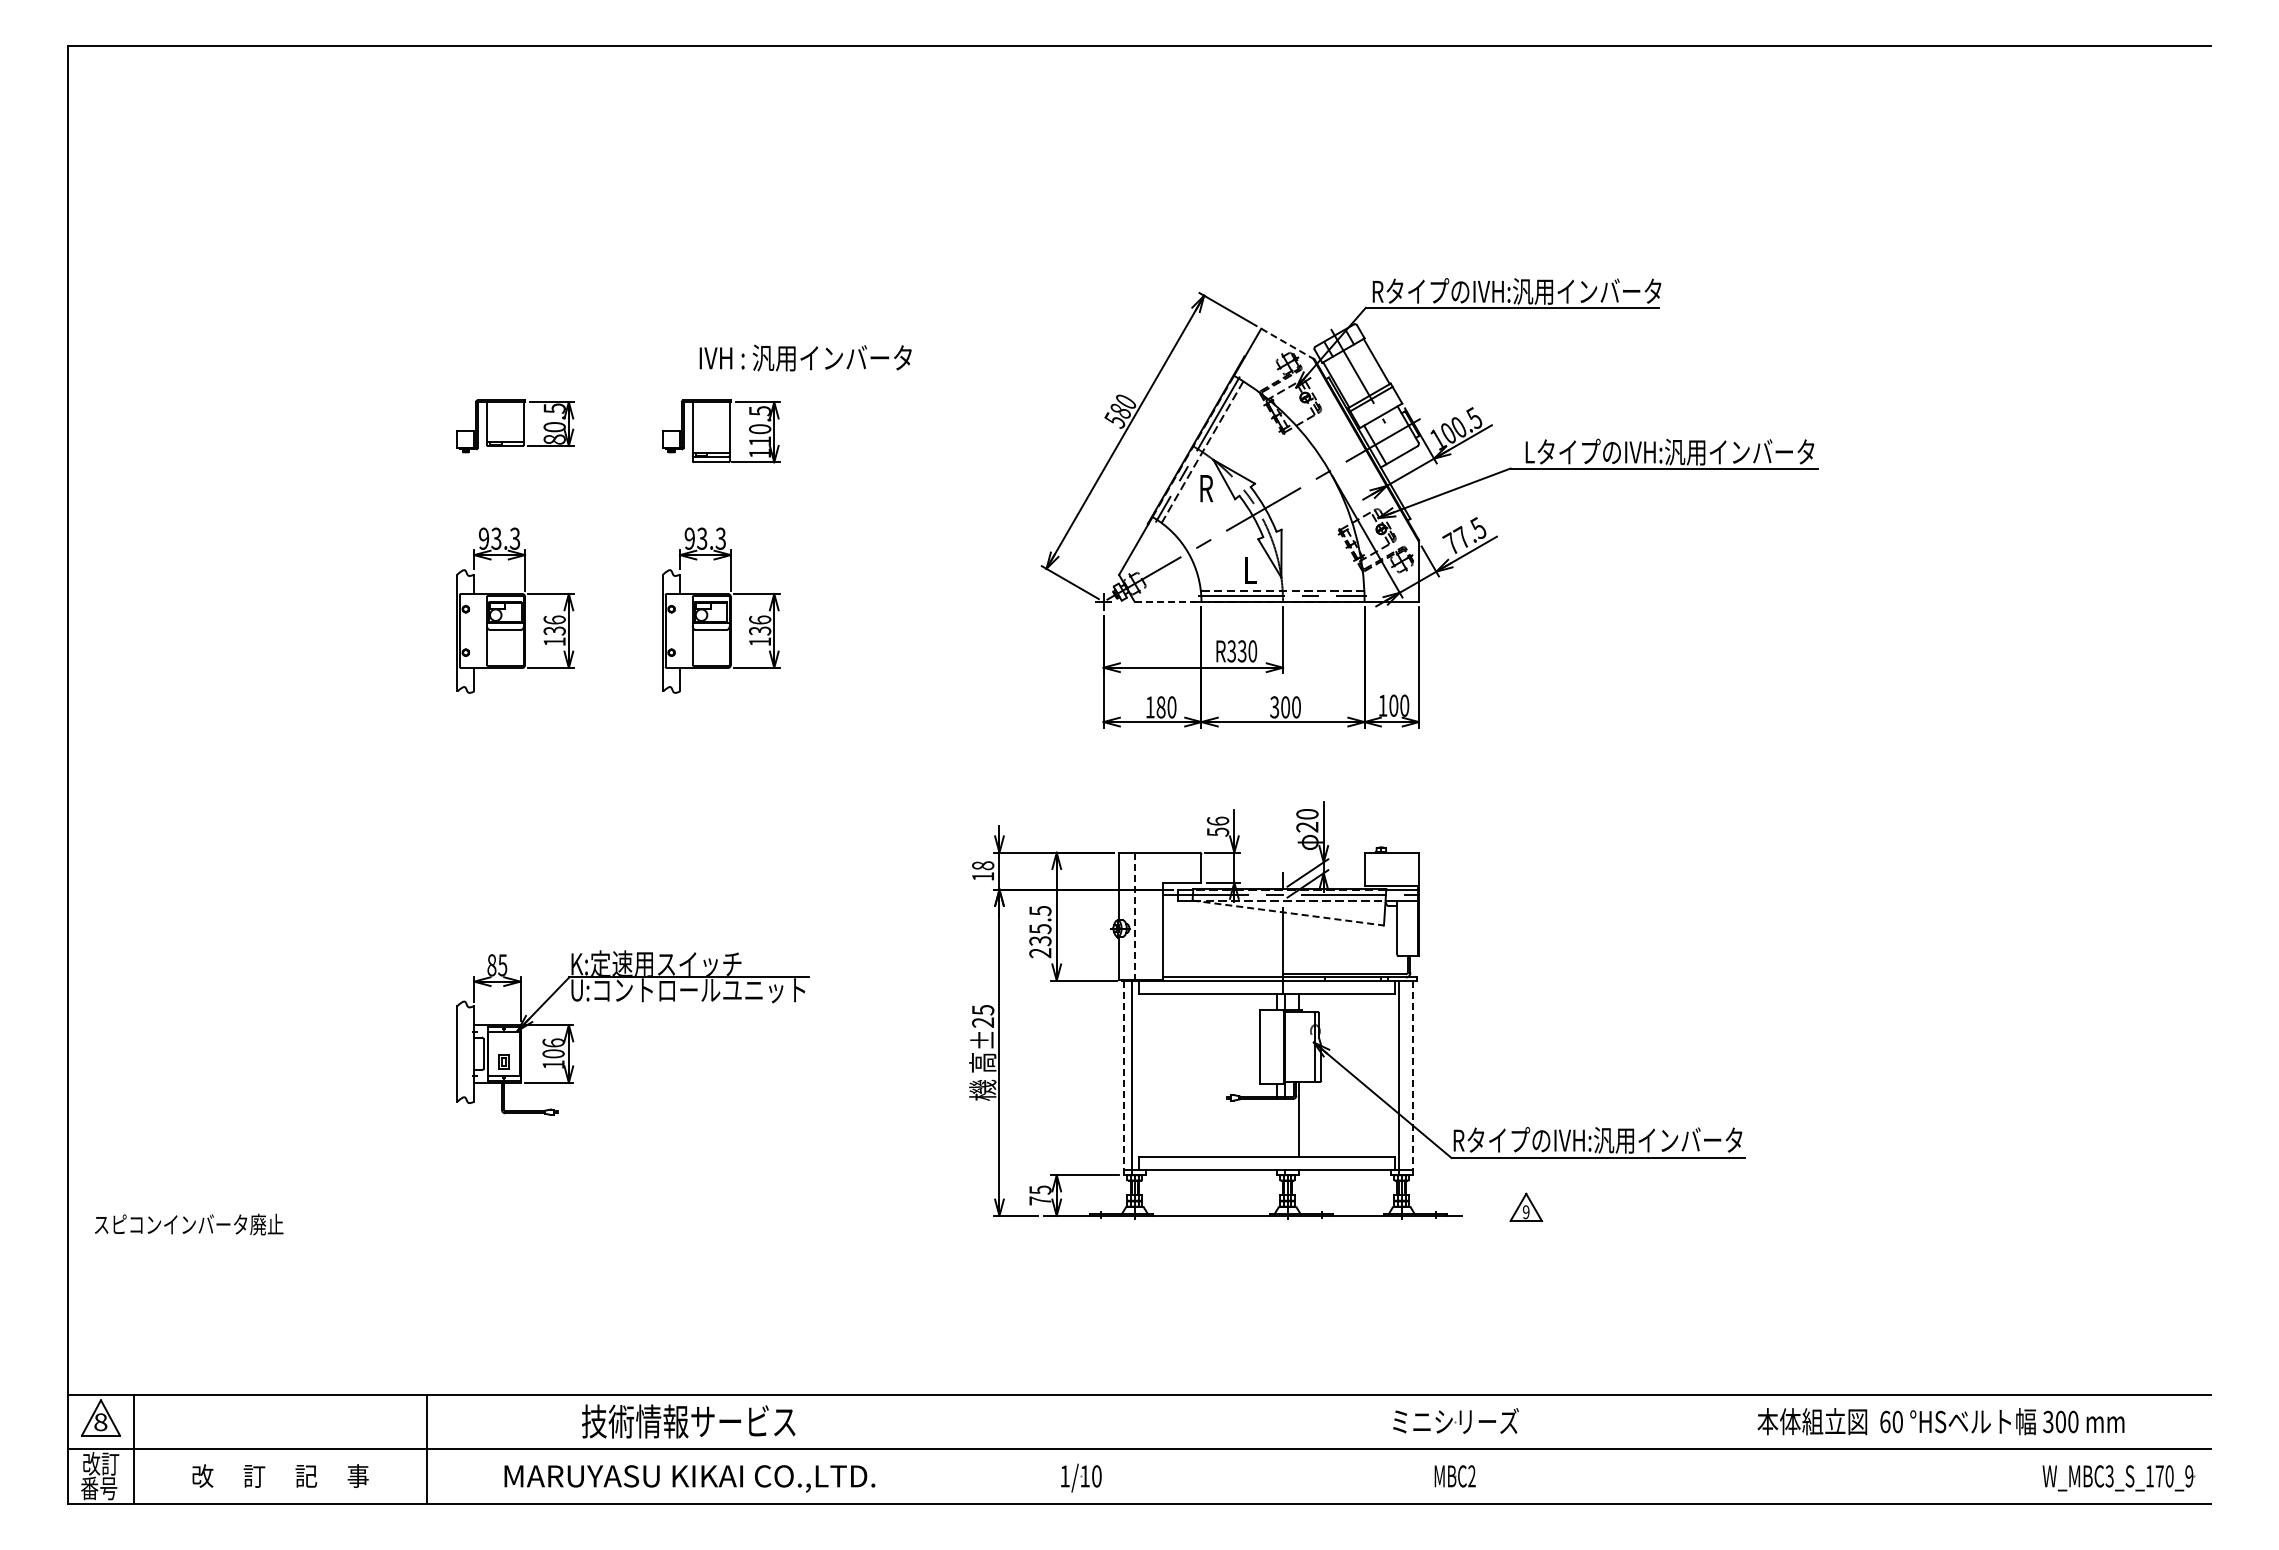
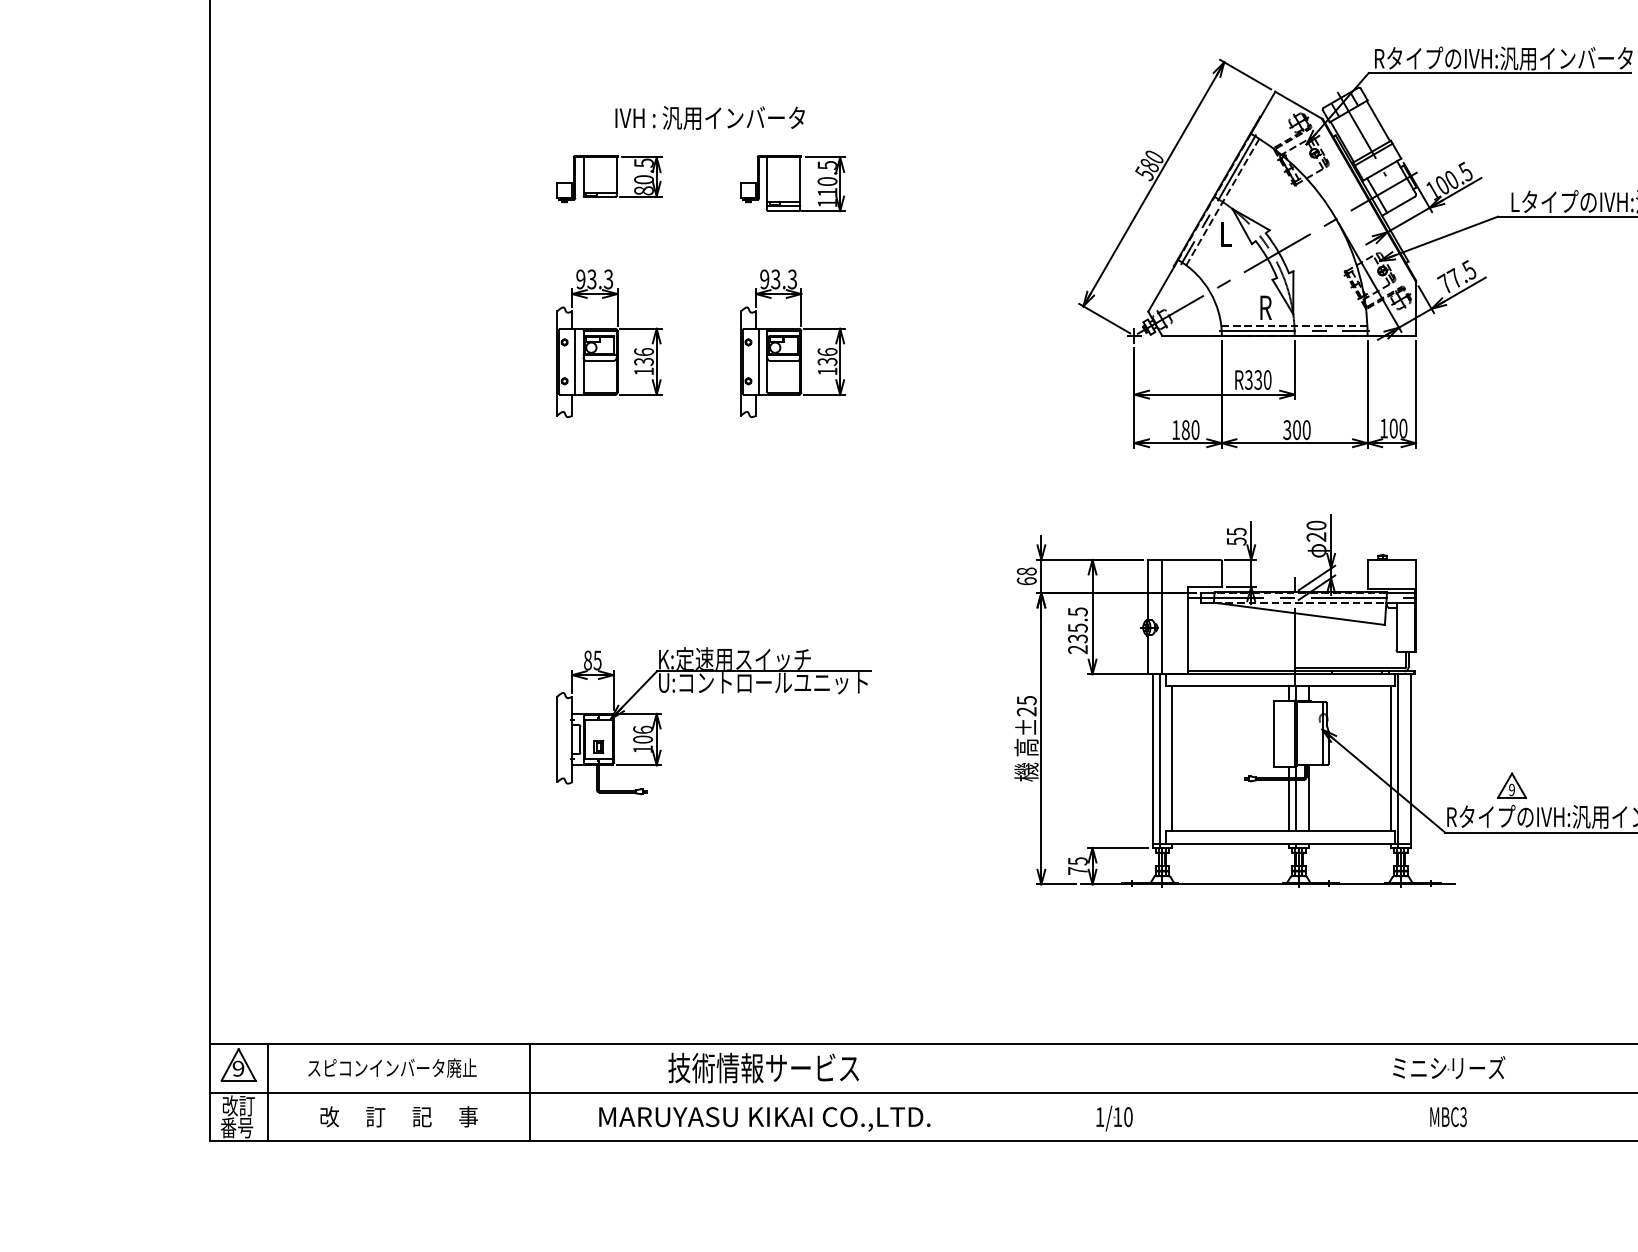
line: (1287, 344) -> (1298, 105), dashed -> solid
text: (805, 357) -> (709, 117), moved
text: (1206, 488) -> (1226, 234), R -> L
text: (1250, 570) -> (1265, 307), L -> R
line: (1168, 601) -> (1192, 335), dashed -> solid
line: (477, 630) -> (575, 361), added
line: (683, 630) -> (759, 361), added
text: (1217, 820) -> (1236, 531), 56 -> 55
text: (983, 876) -> (1027, 581), 18 -> 68
line: (1288, 913) -> (1299, 614), dashed -> solid
line: (1134, 916) -> (1162, 616), dashed -> solid
line: (1145, 1075) -> (1171, 758), added
line: (1390, 1075) -> (1390, 758), added
line: (1123, 1077) -> (1152, 760), dashed -> solid
line: (1412, 1078) -> (1410, 761), dashed -> solid
line: (1276, 1127) -> (1288, 805), added
line: (1284, 1127) -> (1296, 805), added
part: (1525, 1207) -> (1511, 785), moved
text: (189, 1224) -> (392, 1068), moved
text: (100, 1422) -> (238, 1068), 8 -> 9
text: (1471, 1476) -> (1463, 1117), MBC2 -> MBC3

